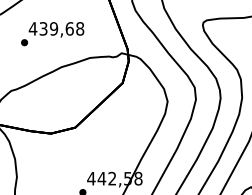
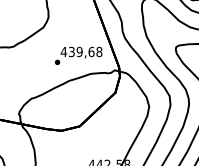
text: (52, 33) -> (78, 55), moved

